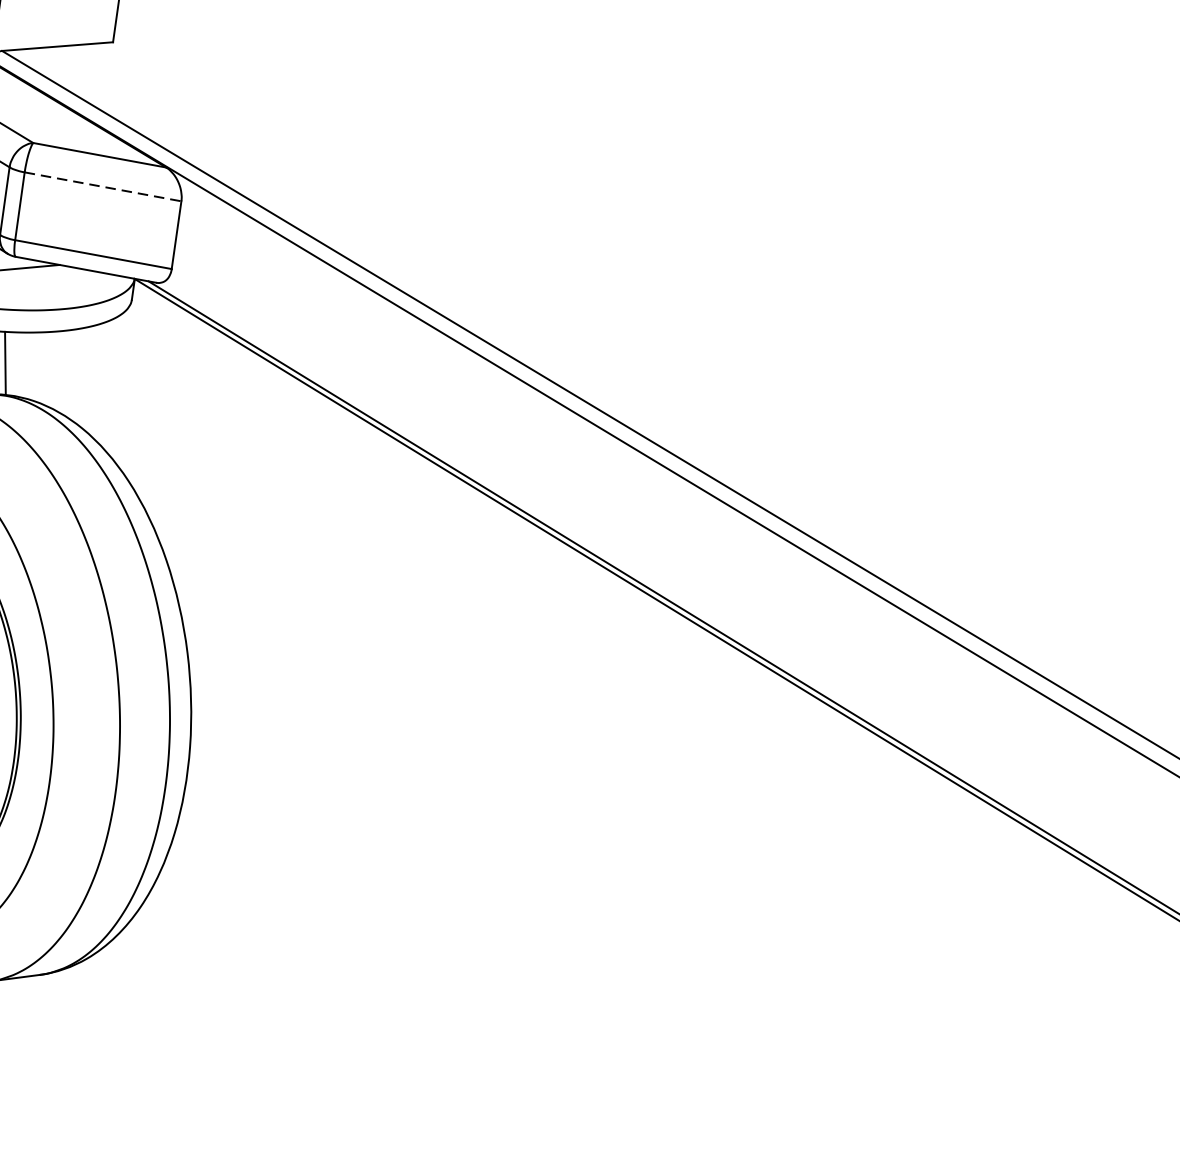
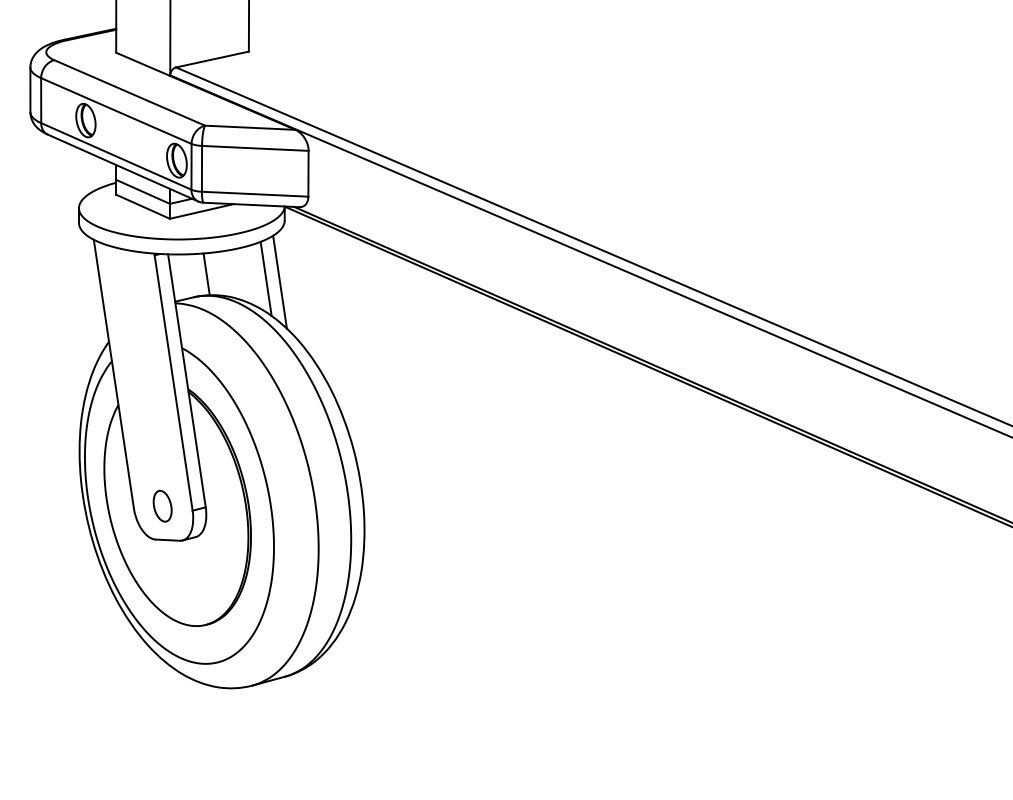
line: (103, 187) -> (255, 148), dashed -> solid
line: (91, 381) -> (265, 278), added
line: (111, 388) -> (279, 281), added

